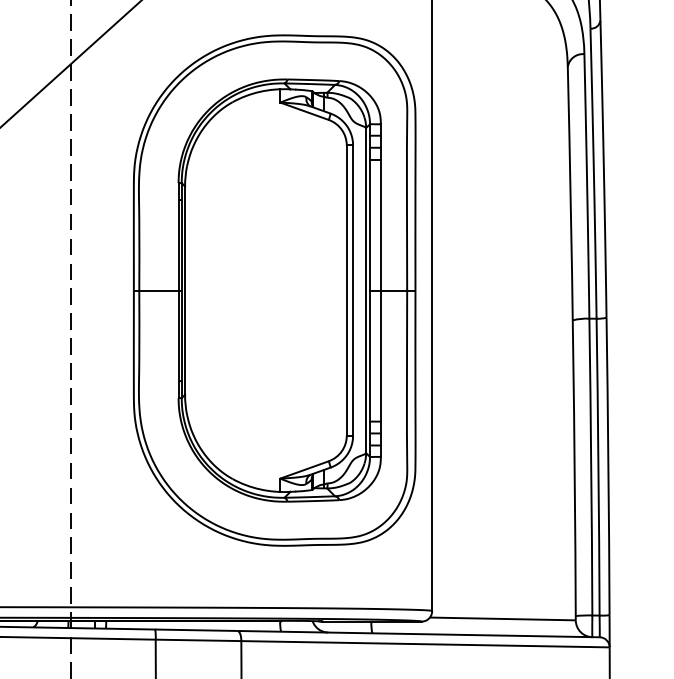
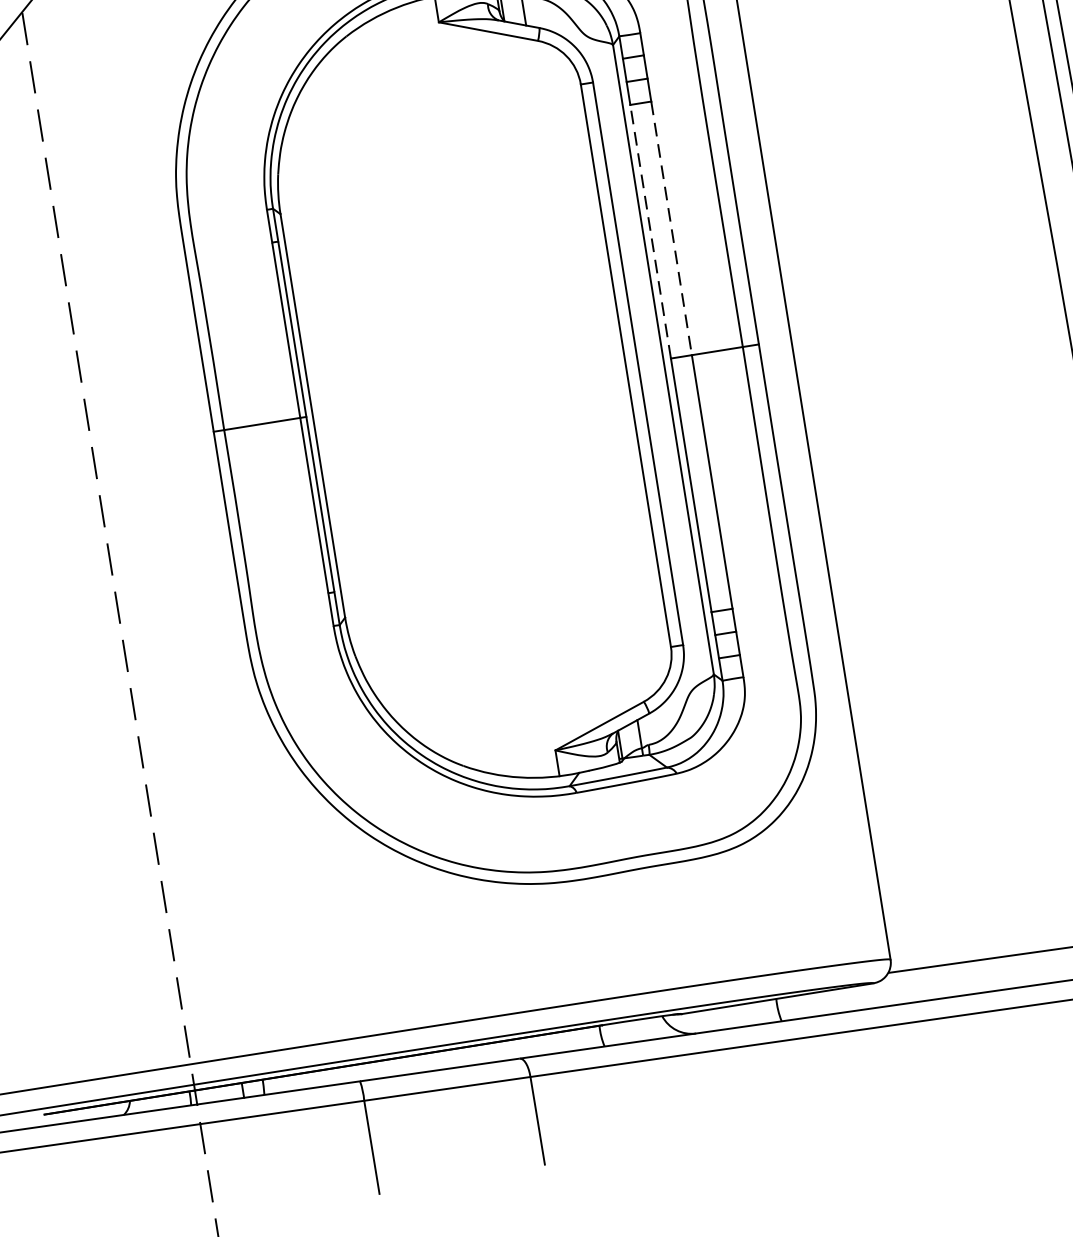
line: (370, 224) -> (651, 230), solid -> dashed
line: (380, 225) -> (671, 229), solid -> dashed

